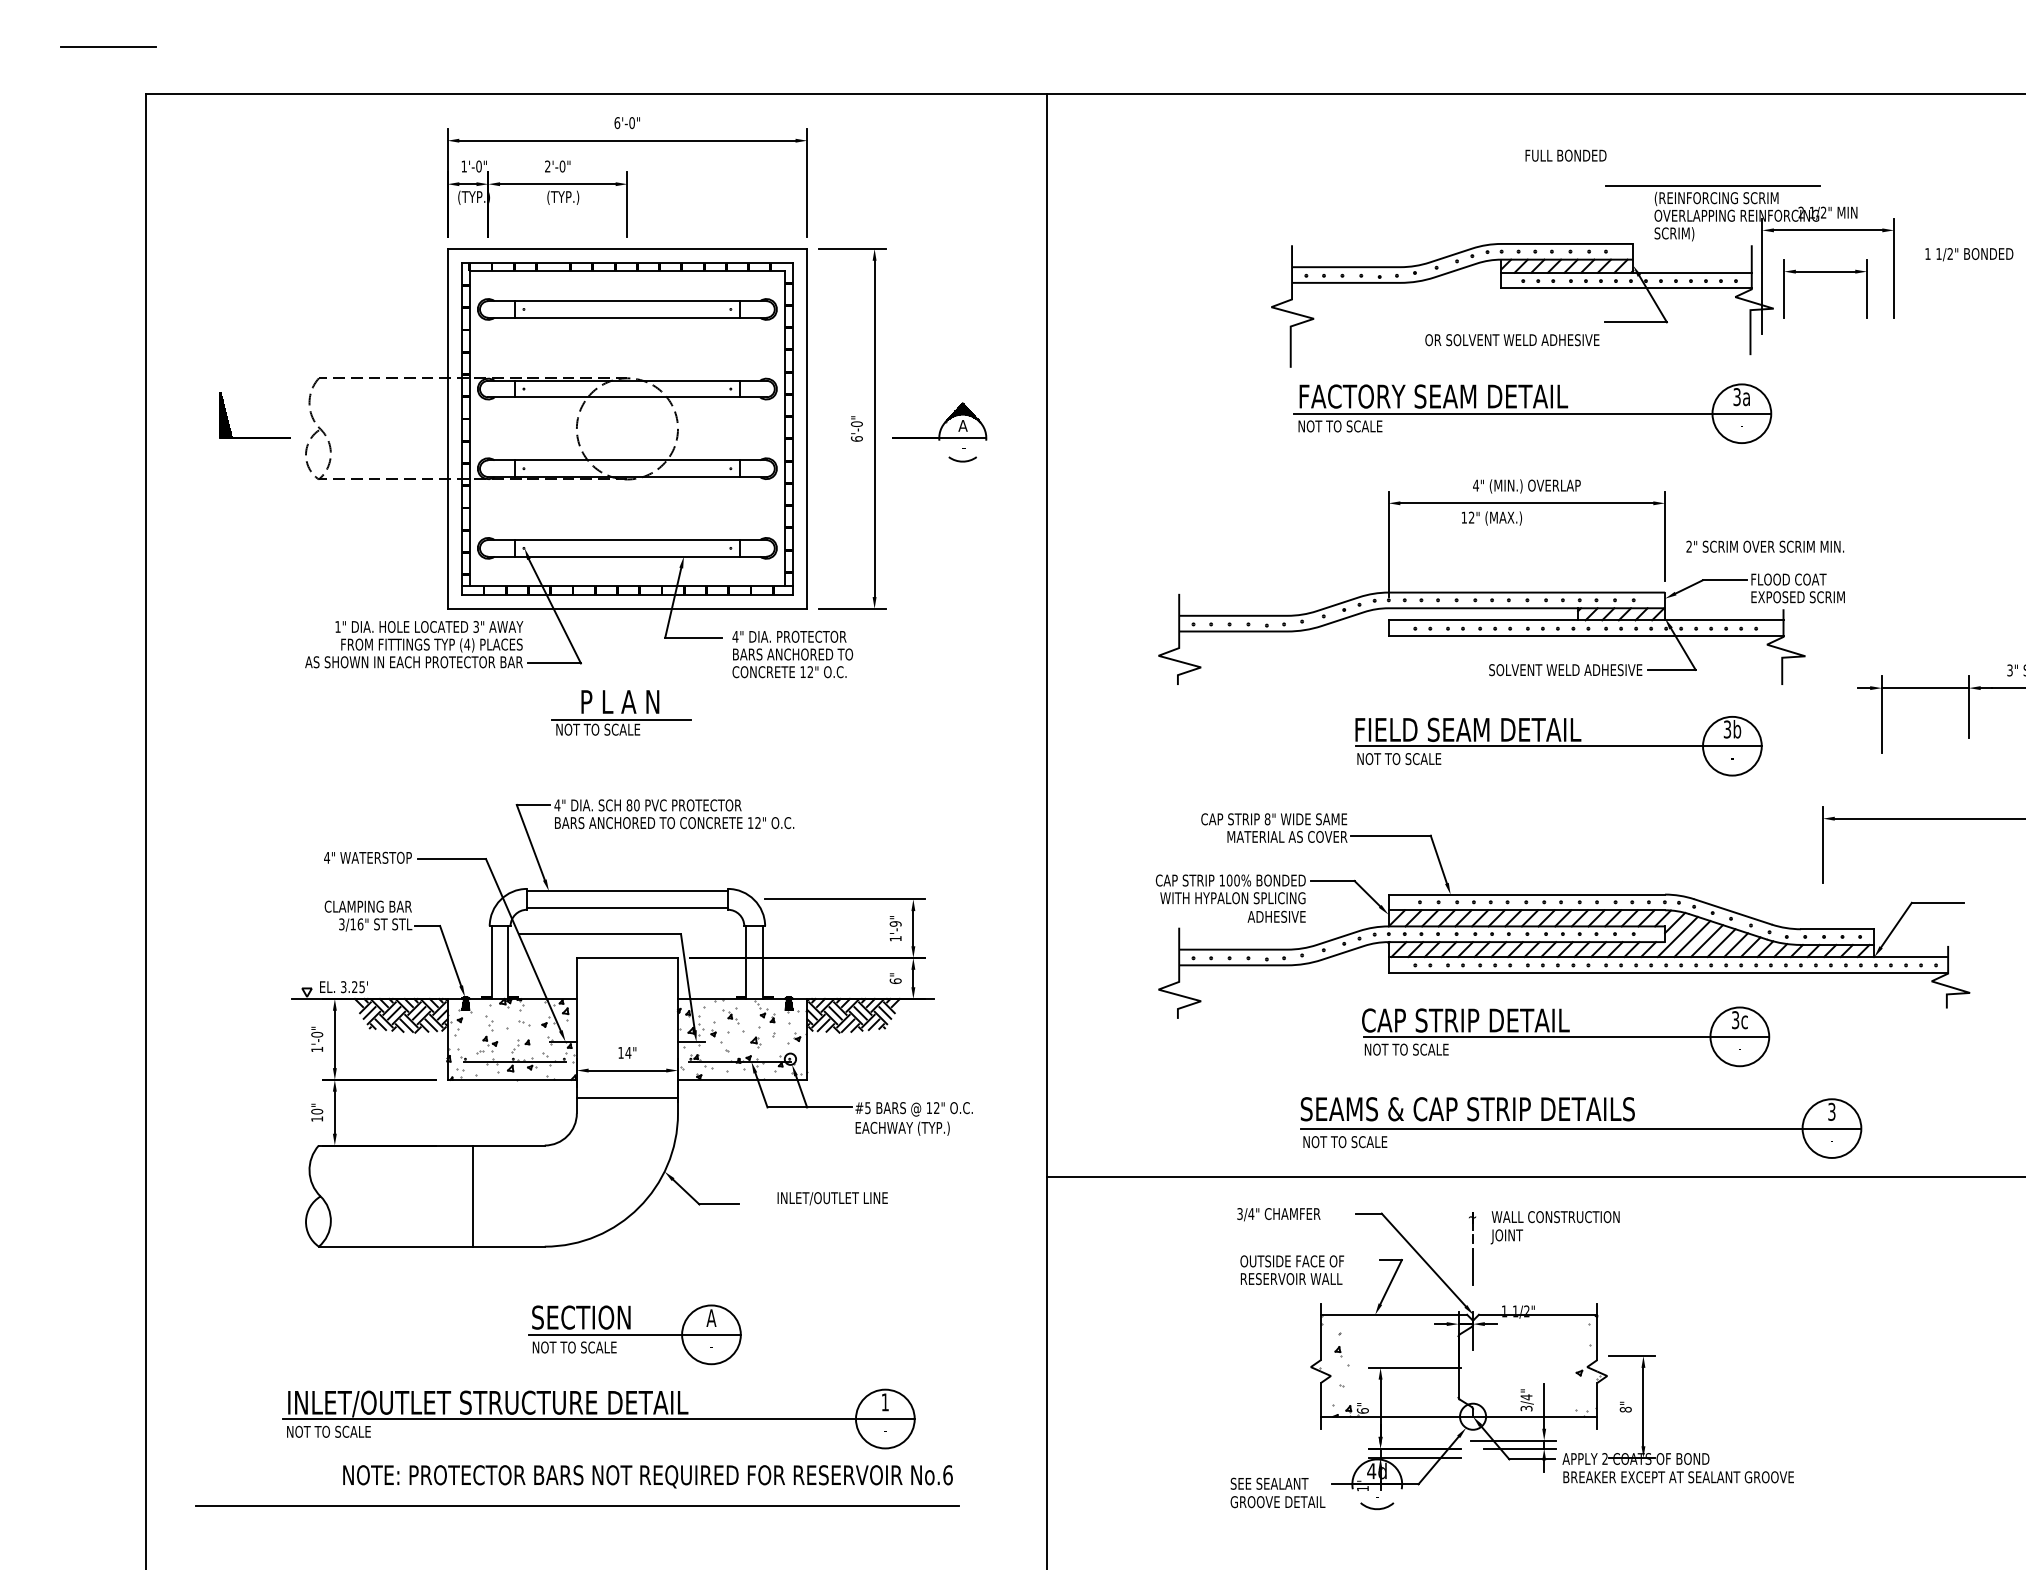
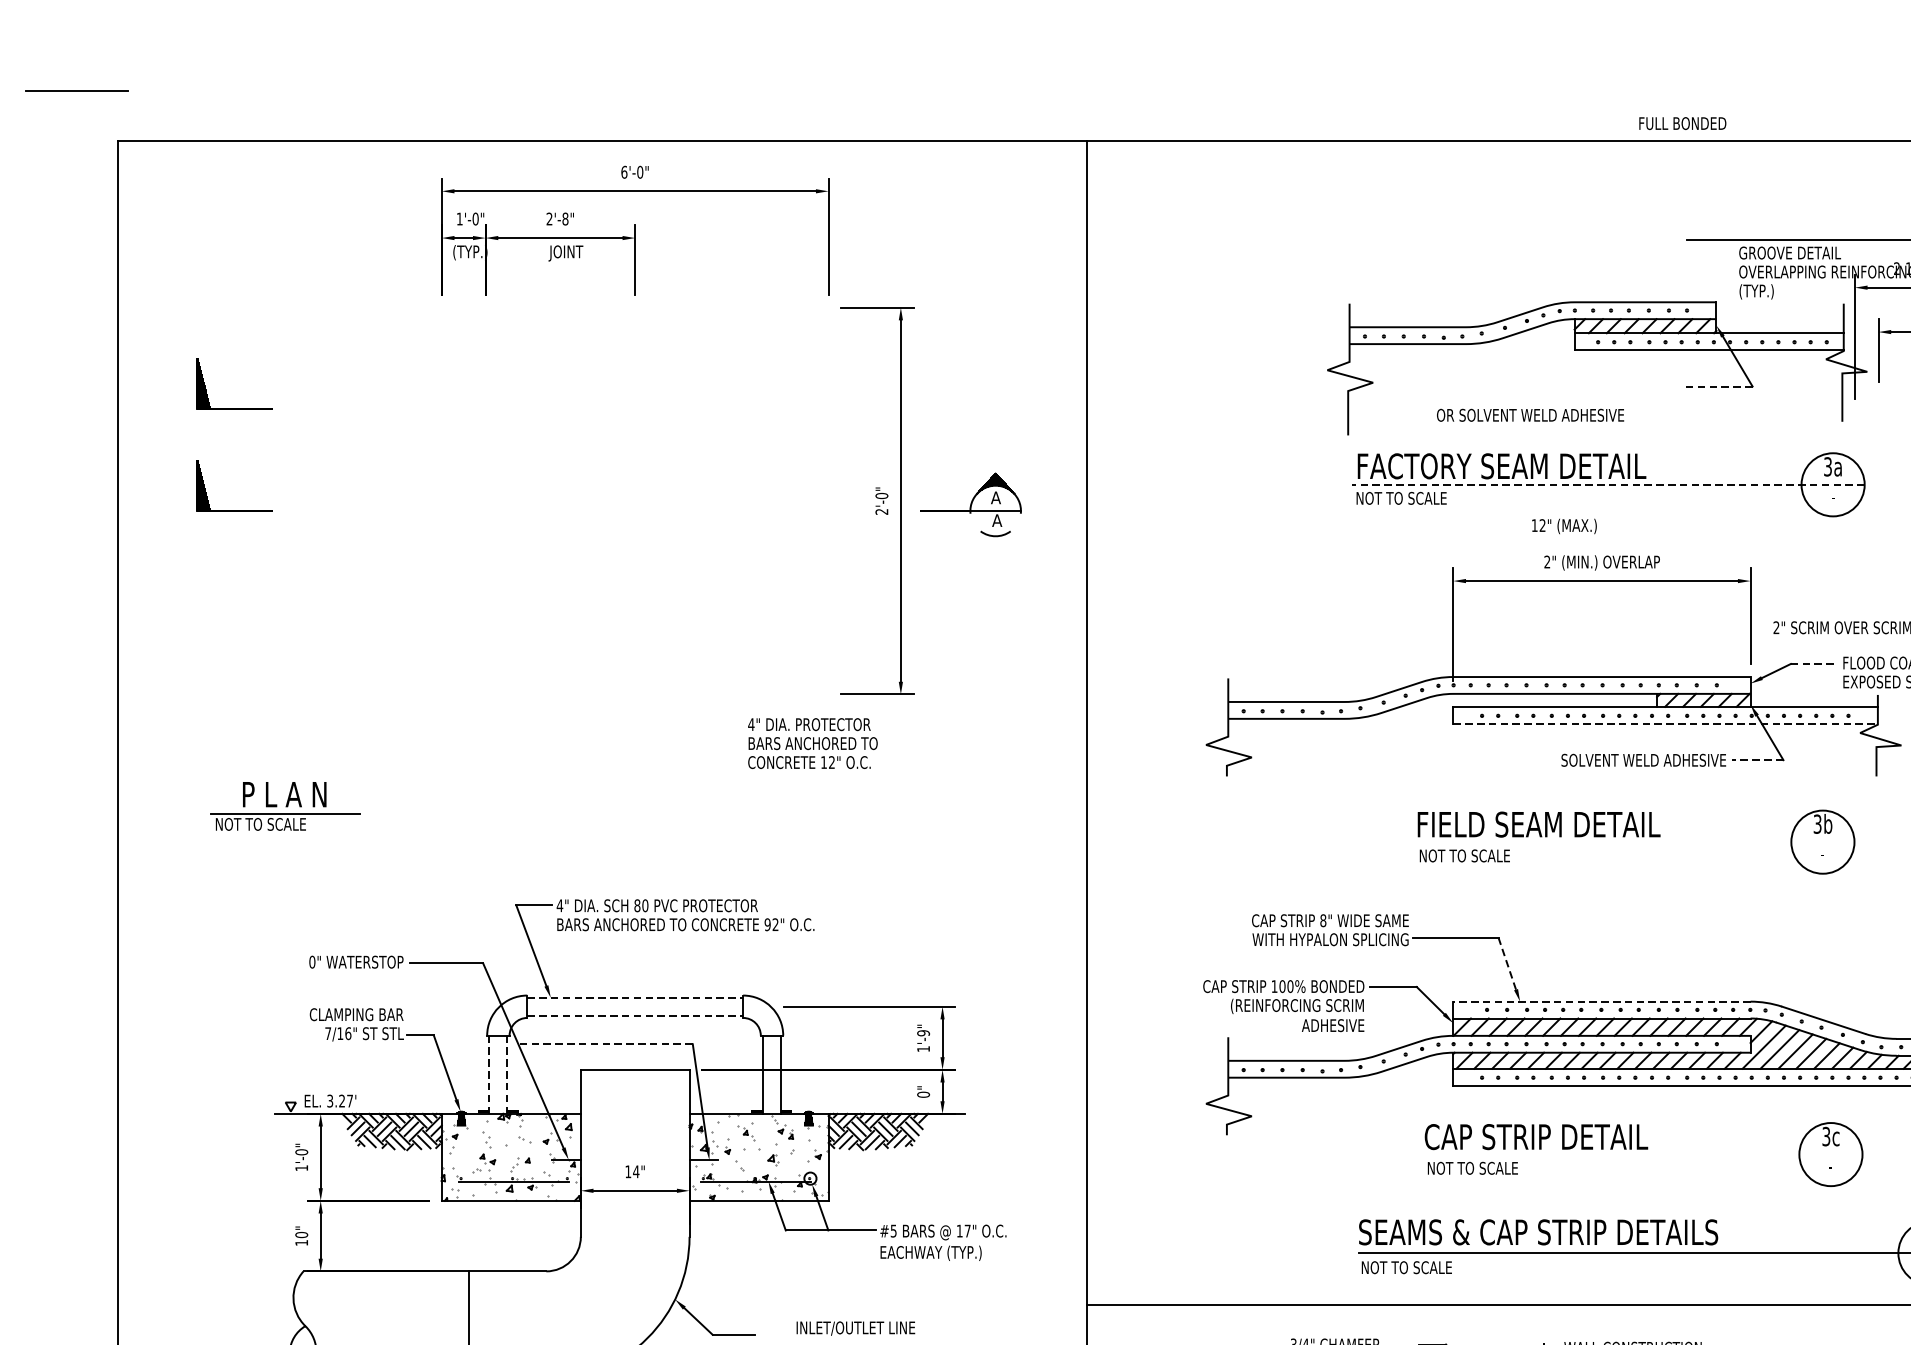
text: (1565, 155) -> (1682, 123), moved
text: (562, 166) -> (565, 219), 2'-0" -> 2'-8"
text: (562, 198) -> (565, 253), (TYP.) -> JOINT
text: (1716, 198) -> (1805, 253), (REINFORCING SCRIM -> GROOVE DETAIL
text: (1674, 234) -> (1760, 292), SCRIM) -> (TYP.)
line: (1636, 322) -> (1719, 386), solid -> dashed
text: (1512, 340) -> (1530, 415), moved
part: (254, 342) -> (234, 408), added
line: (1532, 413) -> (1608, 484), solid -> dashed
text: (856, 438) -> (881, 511), 6'-0" -> 2'-0"
text: (963, 446) -> (996, 519), - -> A
part: (556, 458) -> (558, 532), removed
text: (1475, 485) -> (1546, 561), 4" -> 2"
text: (1491, 518) -> (1563, 526), moved
line: (1725, 580) -> (1815, 664), solid -> dashed
line: (1586, 636) -> (1666, 724), solid -> dashed
line: (1671, 669) -> (1757, 759), solid -> dashed
part: (621, 712) -> (285, 805), moved
line: (1558, 746) -> (1636, 842), removed
text: (750, 823) -> (767, 925), 12" -> 92"
text: (1274, 836) -> (1330, 939), MATERIAL AS COVER -> WITH HYPALON SPLICING
text: (327, 857) -> (312, 961), 4" -> 0"
line: (1438, 859) -> (1507, 963), solid -> dashed
line: (627, 891) -> (635, 998), solid -> dashed
line: (1526, 894) -> (1601, 1001), solid -> dashed
text: (1232, 899) -> (1285, 1006), WITH HYPALON SPLICING -> (REINFORCING SCRIM
line: (627, 907) -> (635, 1015), solid -> dashed
text: (341, 924) -> (327, 1033), 3/16" -> 7/16"
line: (599, 934) -> (605, 1044), solid -> dashed
line: (491, 963) -> (489, 1075), solid -> dashed
line: (508, 963) -> (507, 1075), solid -> dashed
text: (895, 980) -> (923, 1093), 6" -> 0"
text: (361, 987) -> (349, 1101), 3.25' -> 3.27'
line: (1566, 1036) -> (1644, 1154), removed
line: (627, 1098) -> (635, 1220), removed
text: (936, 1107) -> (967, 1230), 12" -> 17"

